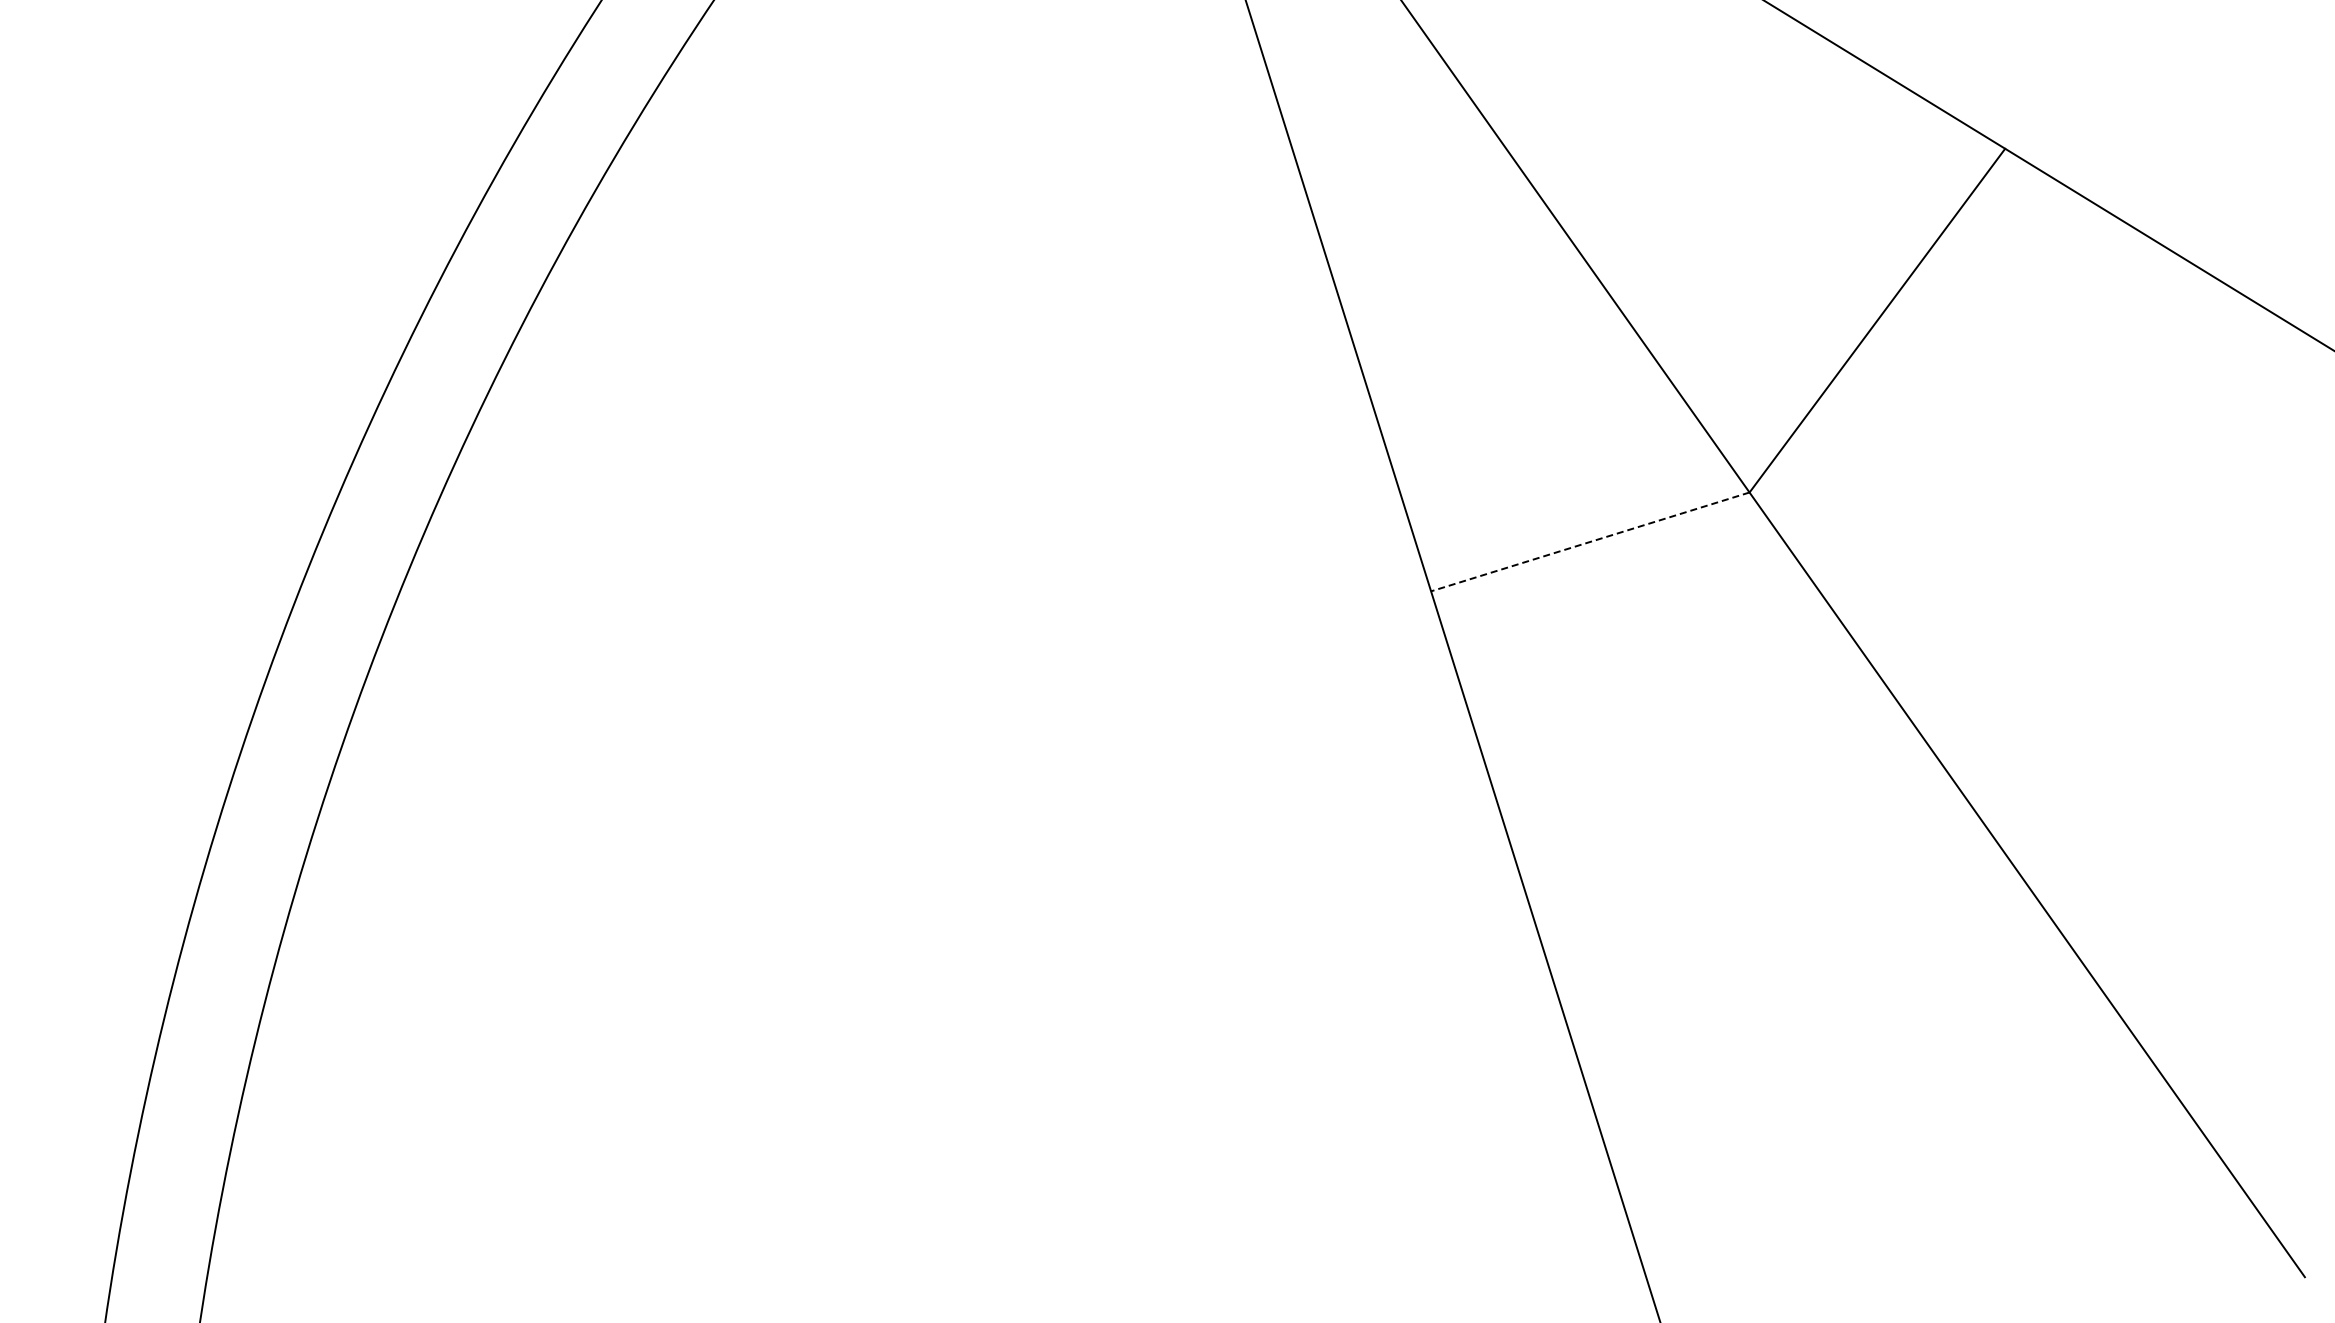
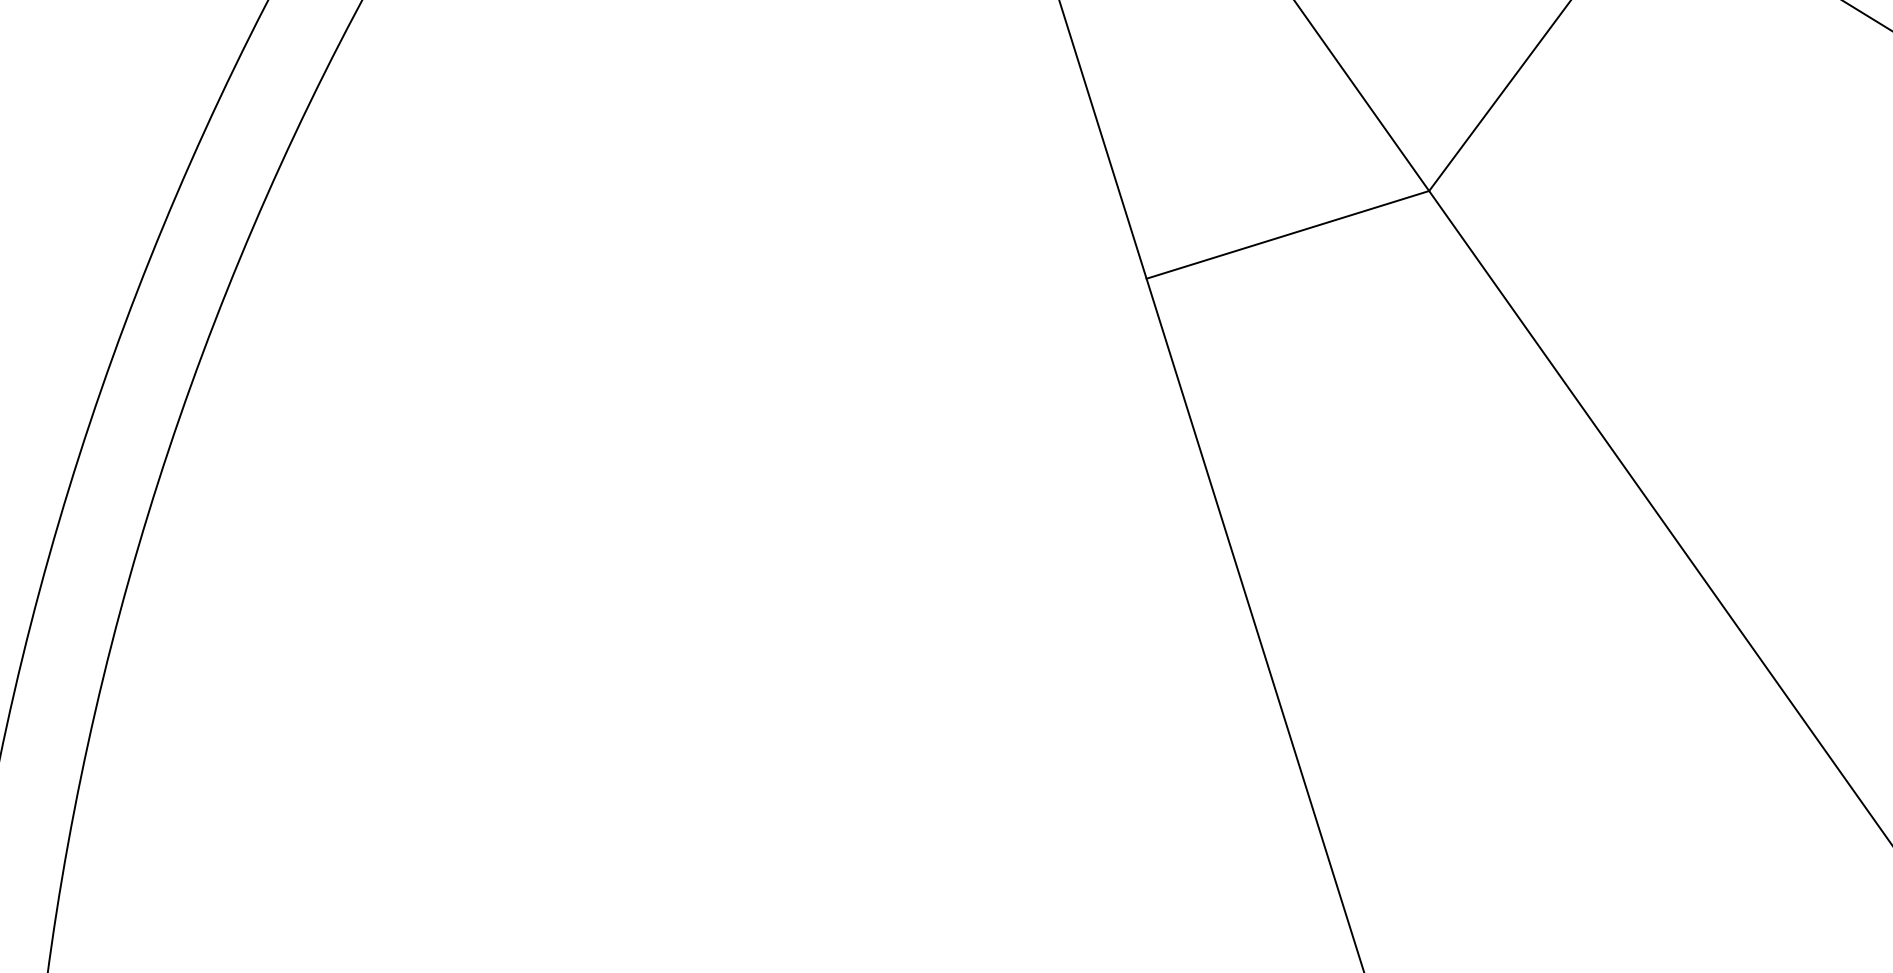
line: (1590, 541) -> (1288, 234), dashed -> solid

